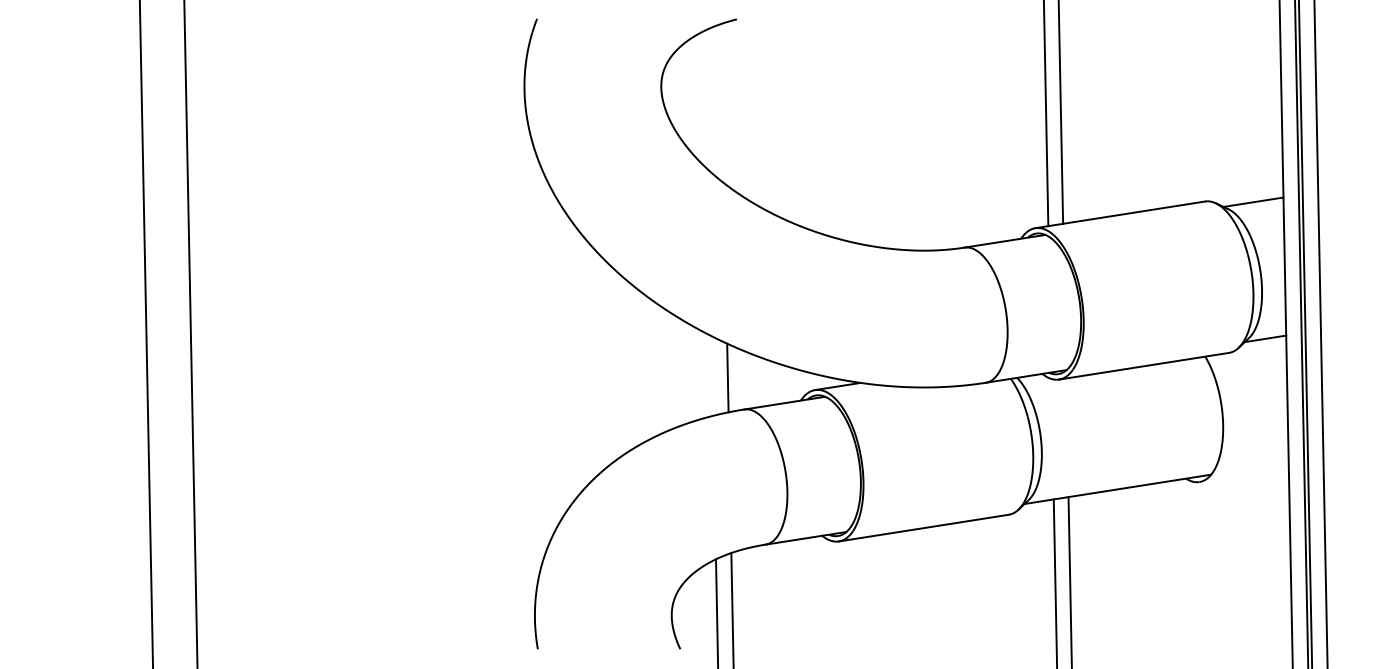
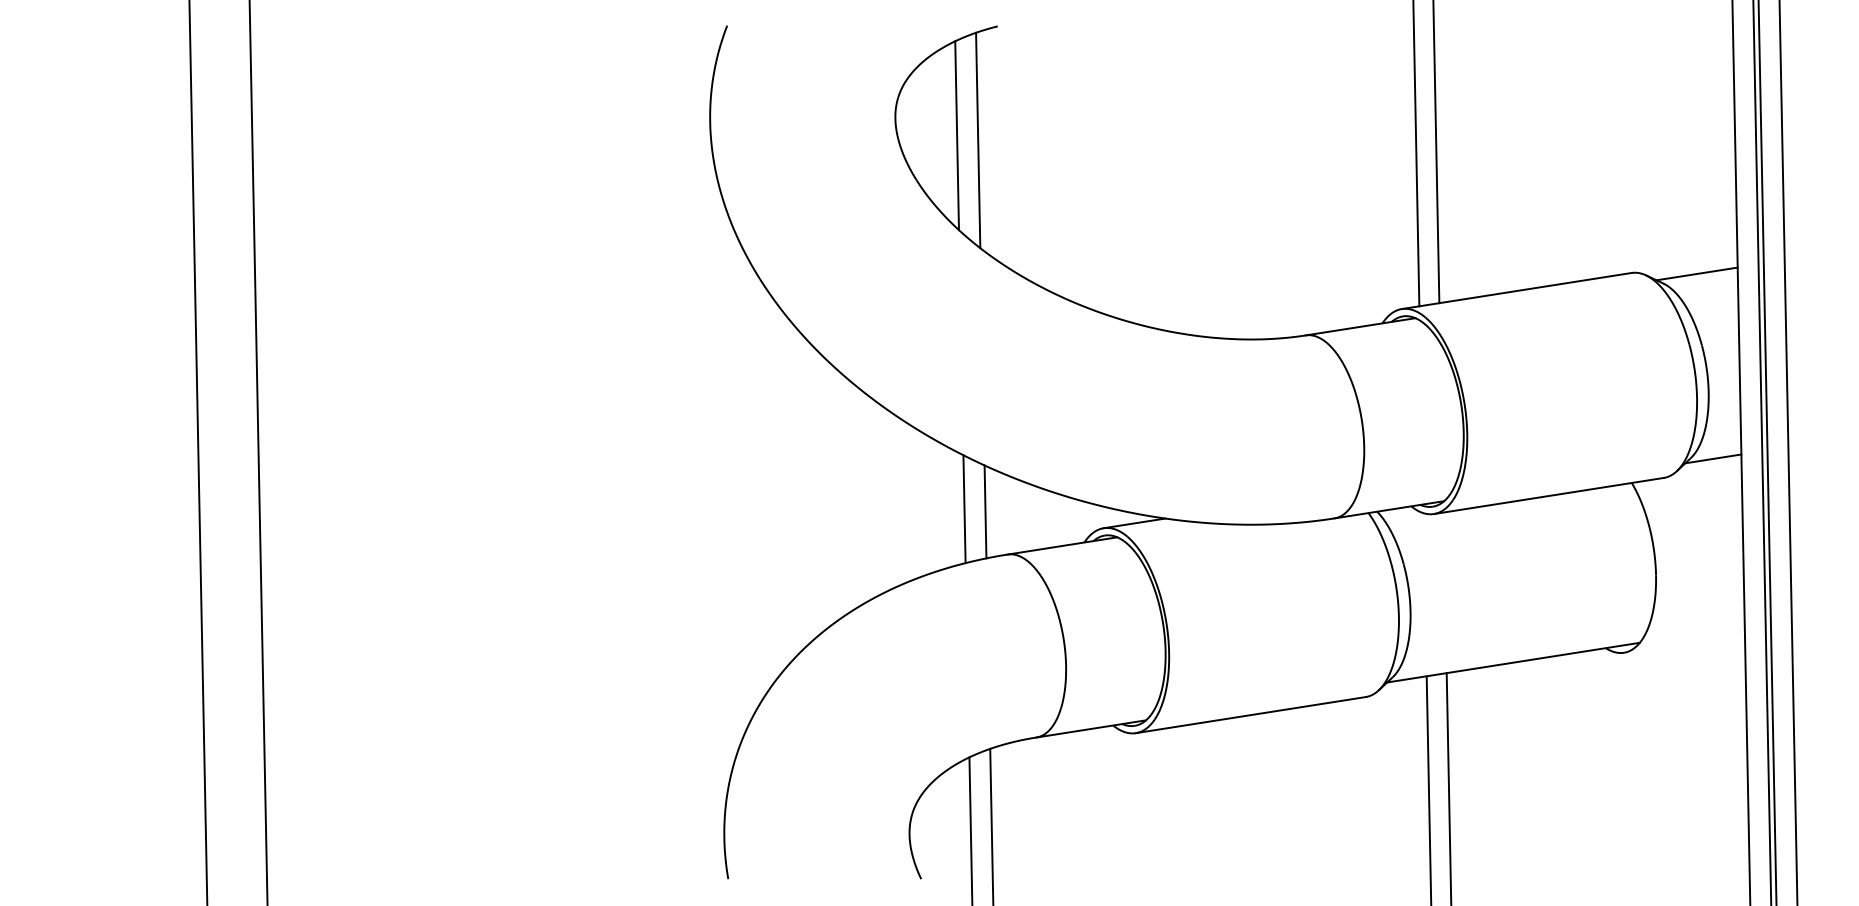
line: (706, 99) -> (956, 134), added
line: (722, 103) -> (978, 140), added
line: (712, 375) -> (964, 508), added

